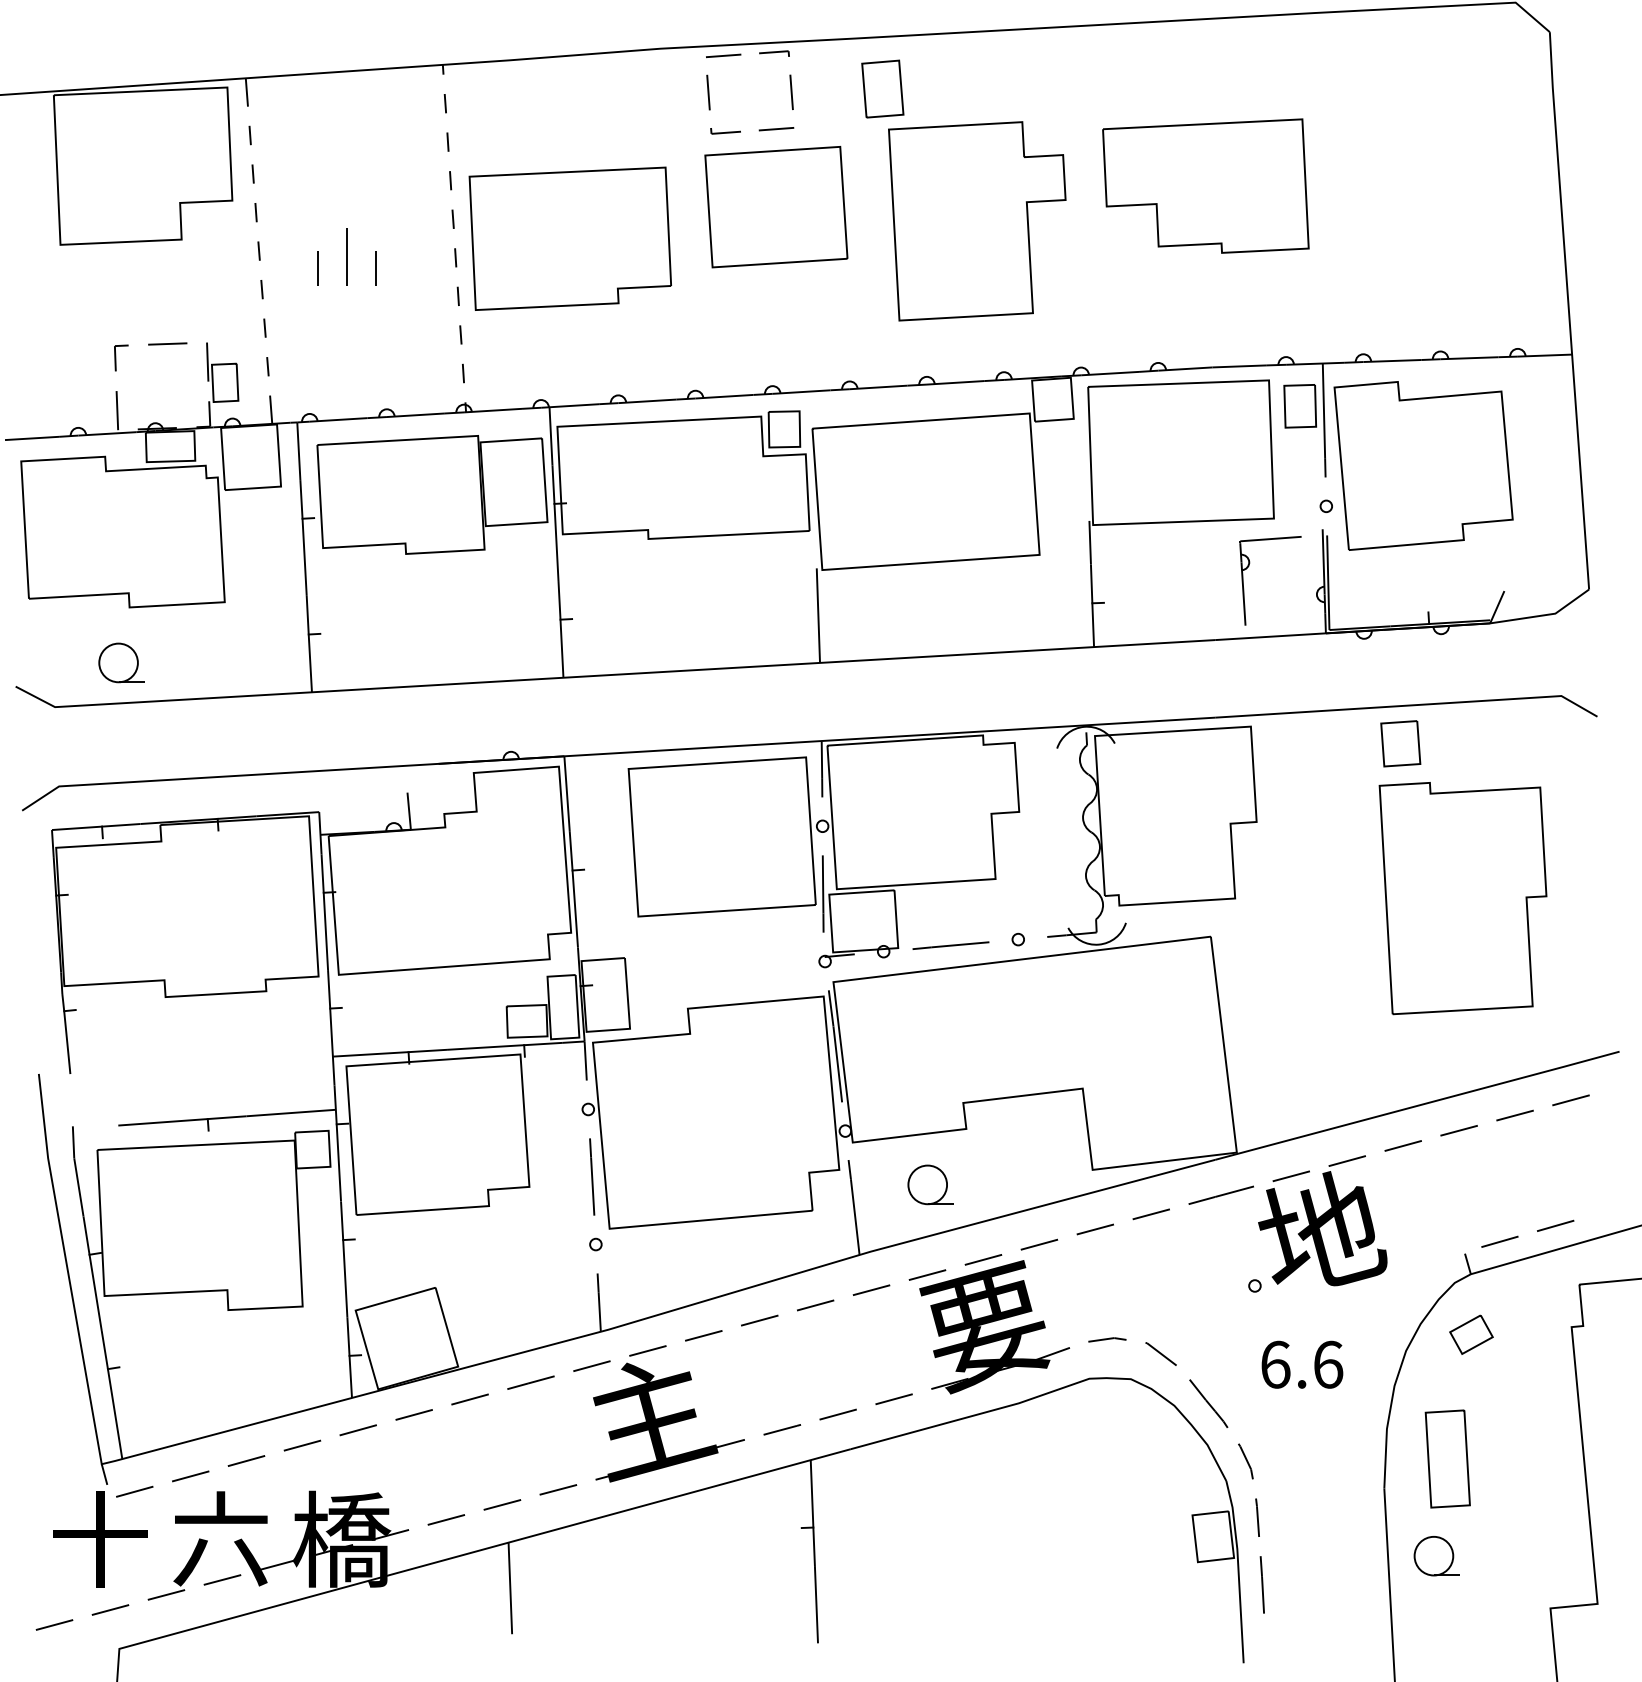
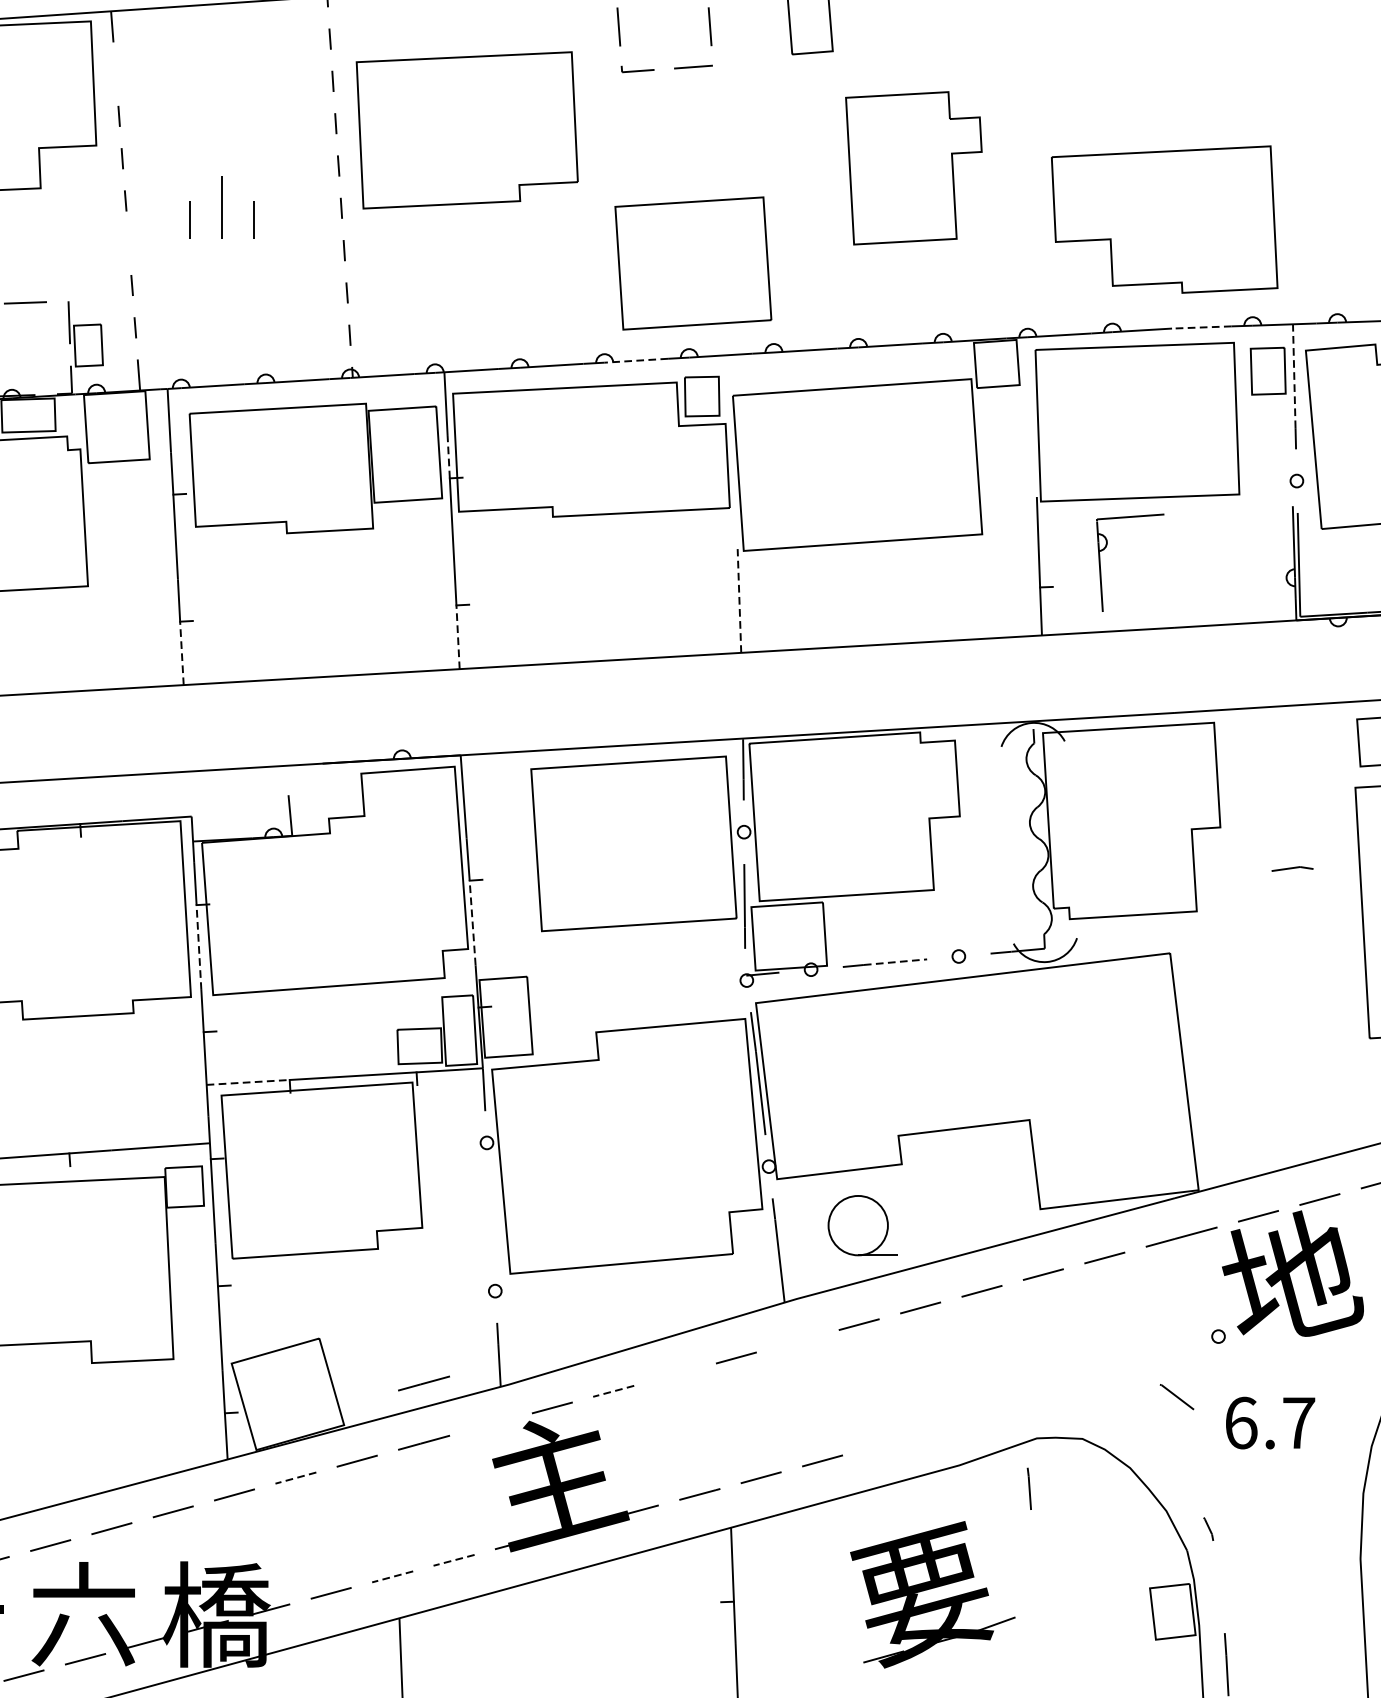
line: (249, 135) -> (115, 74), removed
part: (1205, 185) -> (1164, 218), moved
part: (776, 207) -> (693, 263), moved
part: (977, 221) -> (914, 168), size x0.7
part: (569, 238) -> (466, 130), moved
line: (261, 289) -> (128, 243), removed
line: (1239, 366) -> (1201, 327), solid -> dashed
line: (724, 396) -> (636, 360), solid -> dashed
line: (1323, 410) -> (1293, 375), solid -> dashed
line: (553, 484) -> (448, 457), solid -> dashed
part: (1249, 566) -> (1107, 547), moved
line: (818, 615) -> (739, 600), solid -> dashed
line: (561, 648) -> (457, 637), solid -> dashed
line: (310, 663) -> (182, 653), solid -> dashed
line: (575, 909) -> (472, 923), solid -> dashed
line: (325, 931) -> (198, 947), solid -> dashed
line: (960, 944) -> (895, 961), solid -> dashed
line: (370, 1054) -> (247, 1082), solid -> dashed
line: (592, 1176) -> (491, 1216), removed
part: (930, 1184) -> (862, 1225), size x1.4
line: (871, 1289) -> (797, 1340), removed
line: (759, 1320) -> (674, 1374), removed
part: (994, 1327) -> (932, 1595), moved
line: (530, 1328) -> (423, 1383), added
line: (703, 1335) -> (613, 1390), solid -> dashed
part: (1107, 1339) -> (1292, 868), moved
line: (1160, 1353) -> (1176, 1396), moved
text: (1328, 1364) -> (1299, 1422), 6.6 -> 6.7
line: (591, 1365) -> (490, 1423), removed
line: (1208, 1403) -> (1167, 1465), removed
line: (413, 1415) -> (295, 1478), solid -> dashed
part: (1245, 1461) -> (1208, 1529), size x0.6
line: (557, 1489) -> (453, 1559), solid -> dashed
line: (501, 1505) -> (391, 1577), solid -> dashed
line: (1257, 1517) -> (1029, 1488), moved

